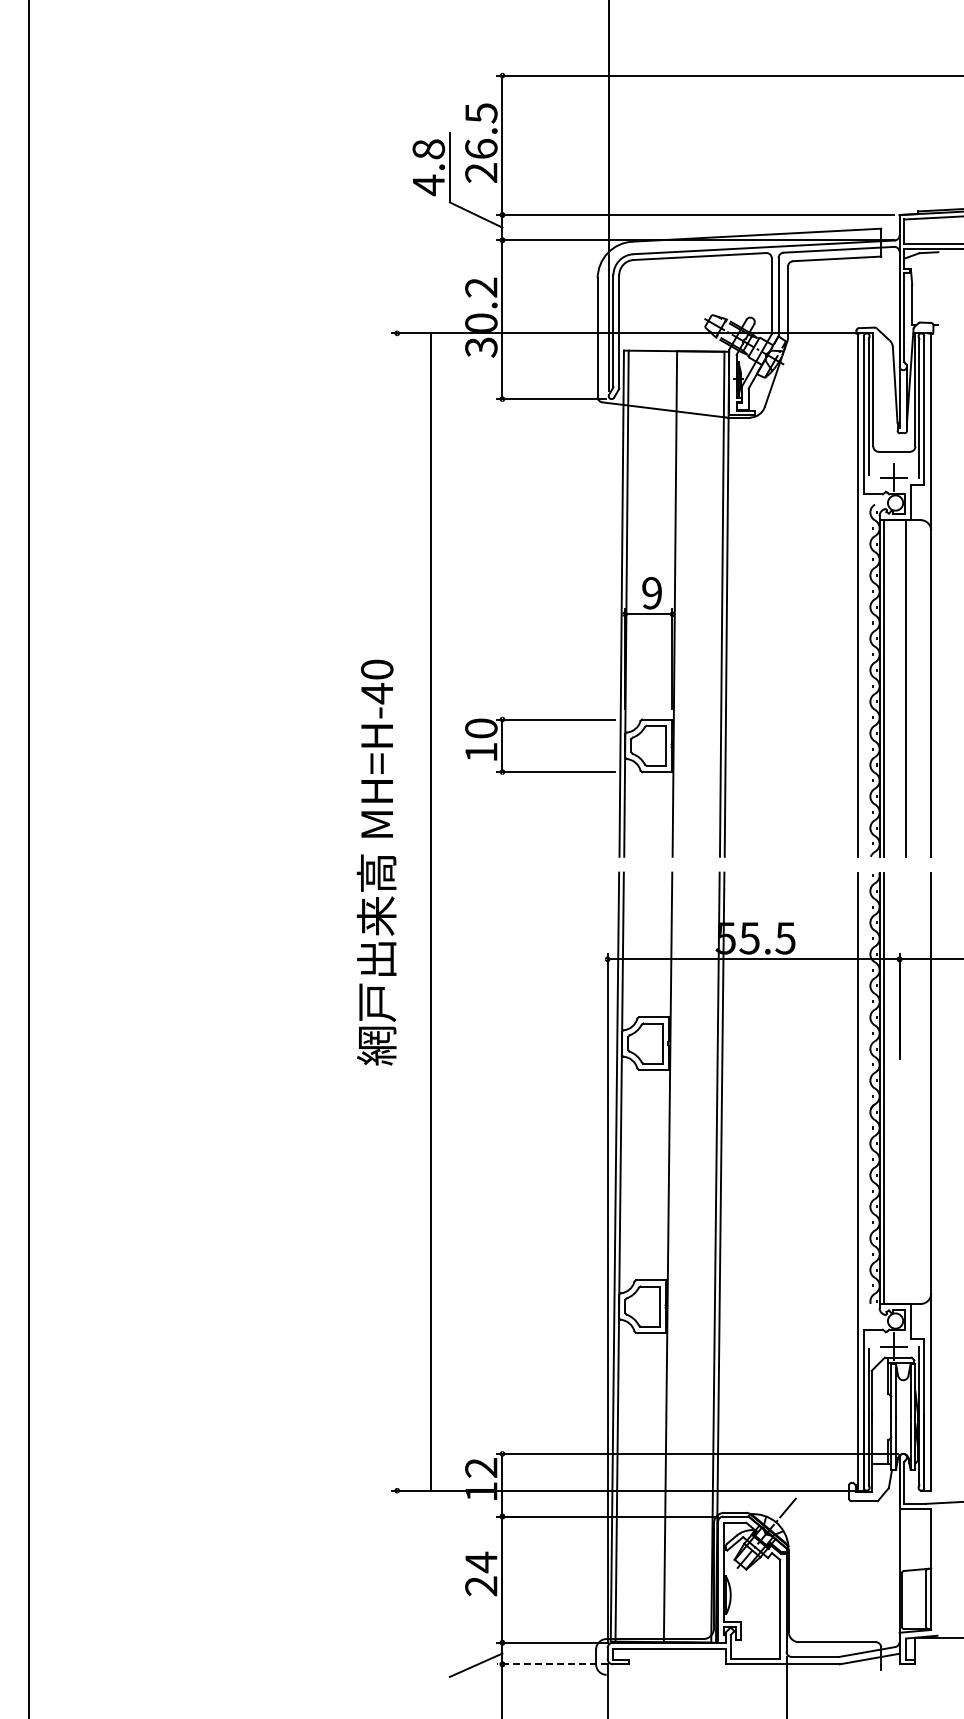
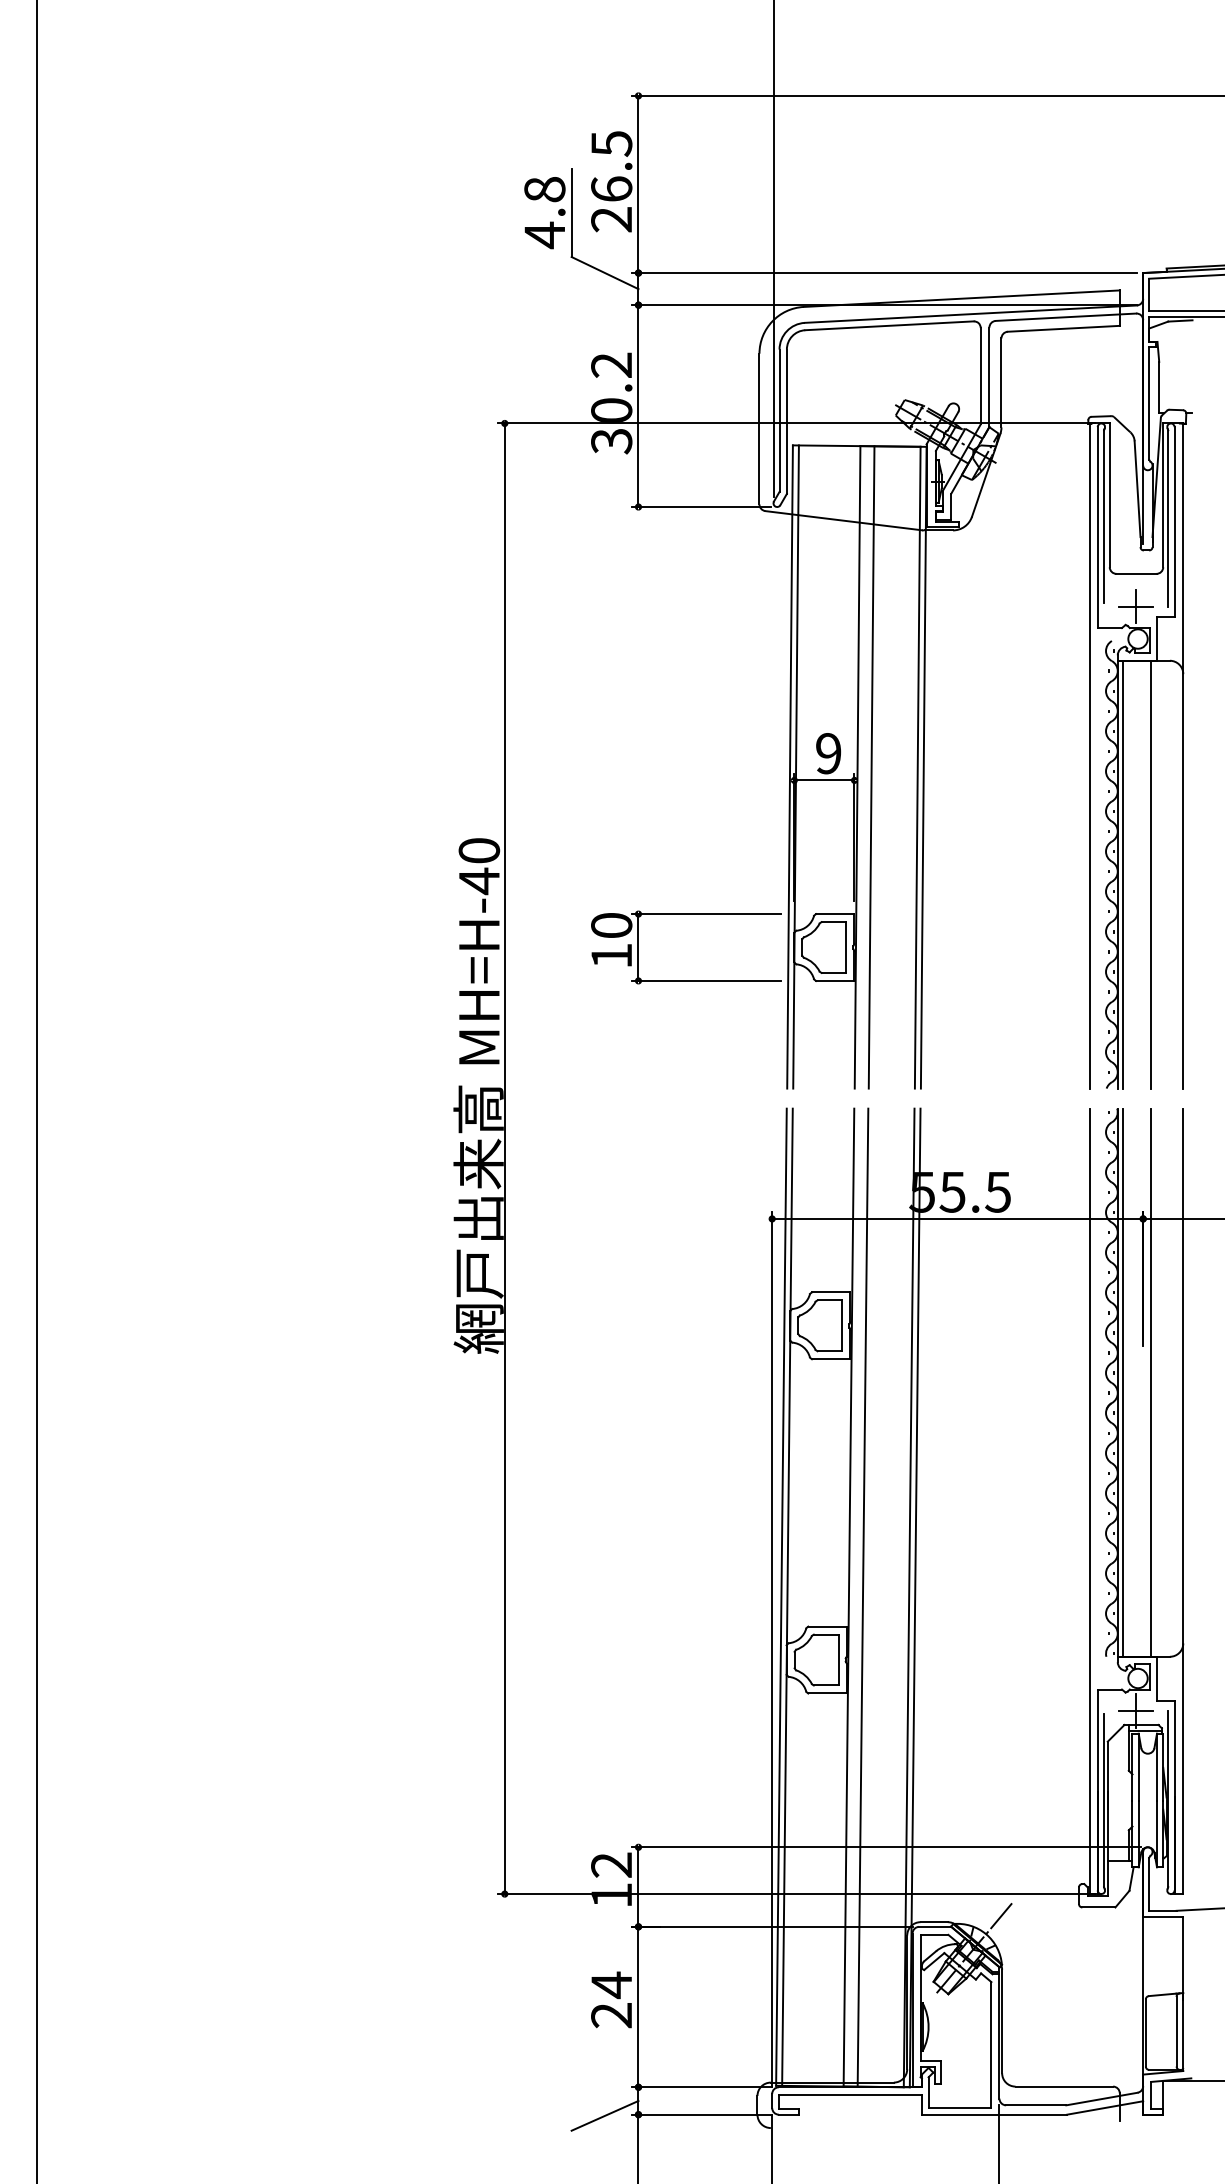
line: (685, 603) -> (871, 766), added
line: (431, 911) -> (505, 1158), moved
line: (905, 1087) -> (1150, 1381), added
line: (678, 1257) -> (862, 1597), added
line: (551, 1664) -> (700, 2114), dashed -> solid

